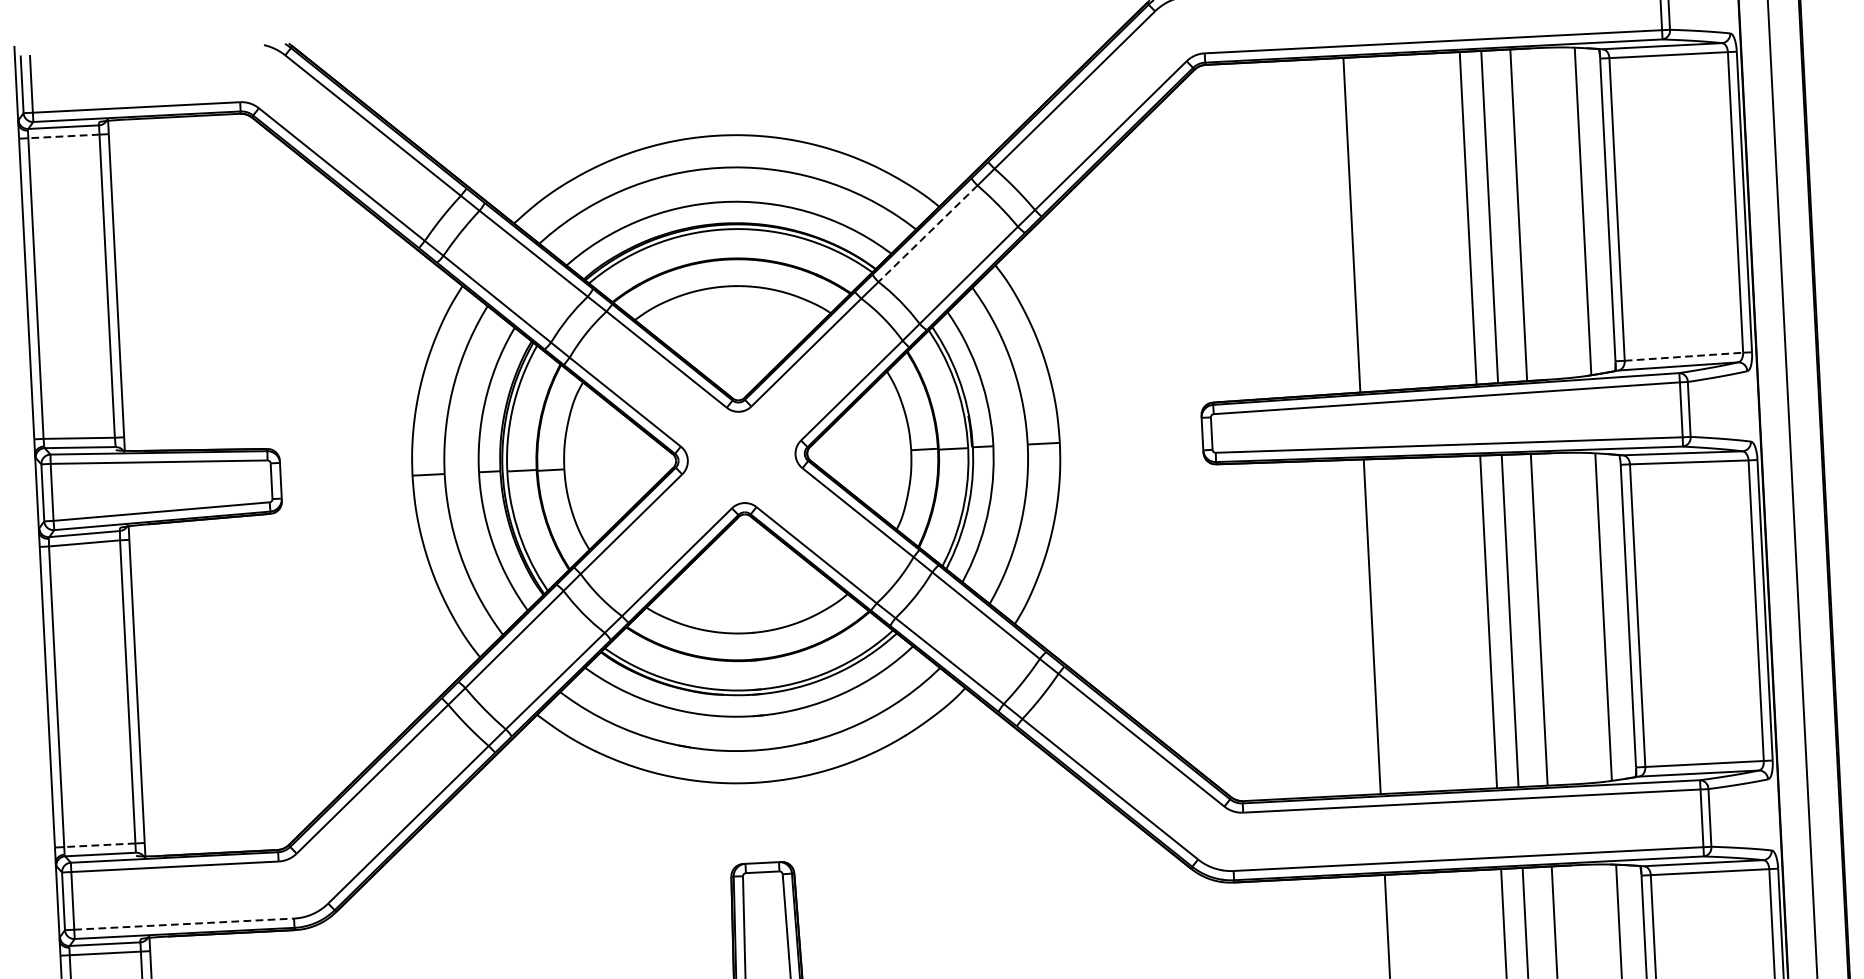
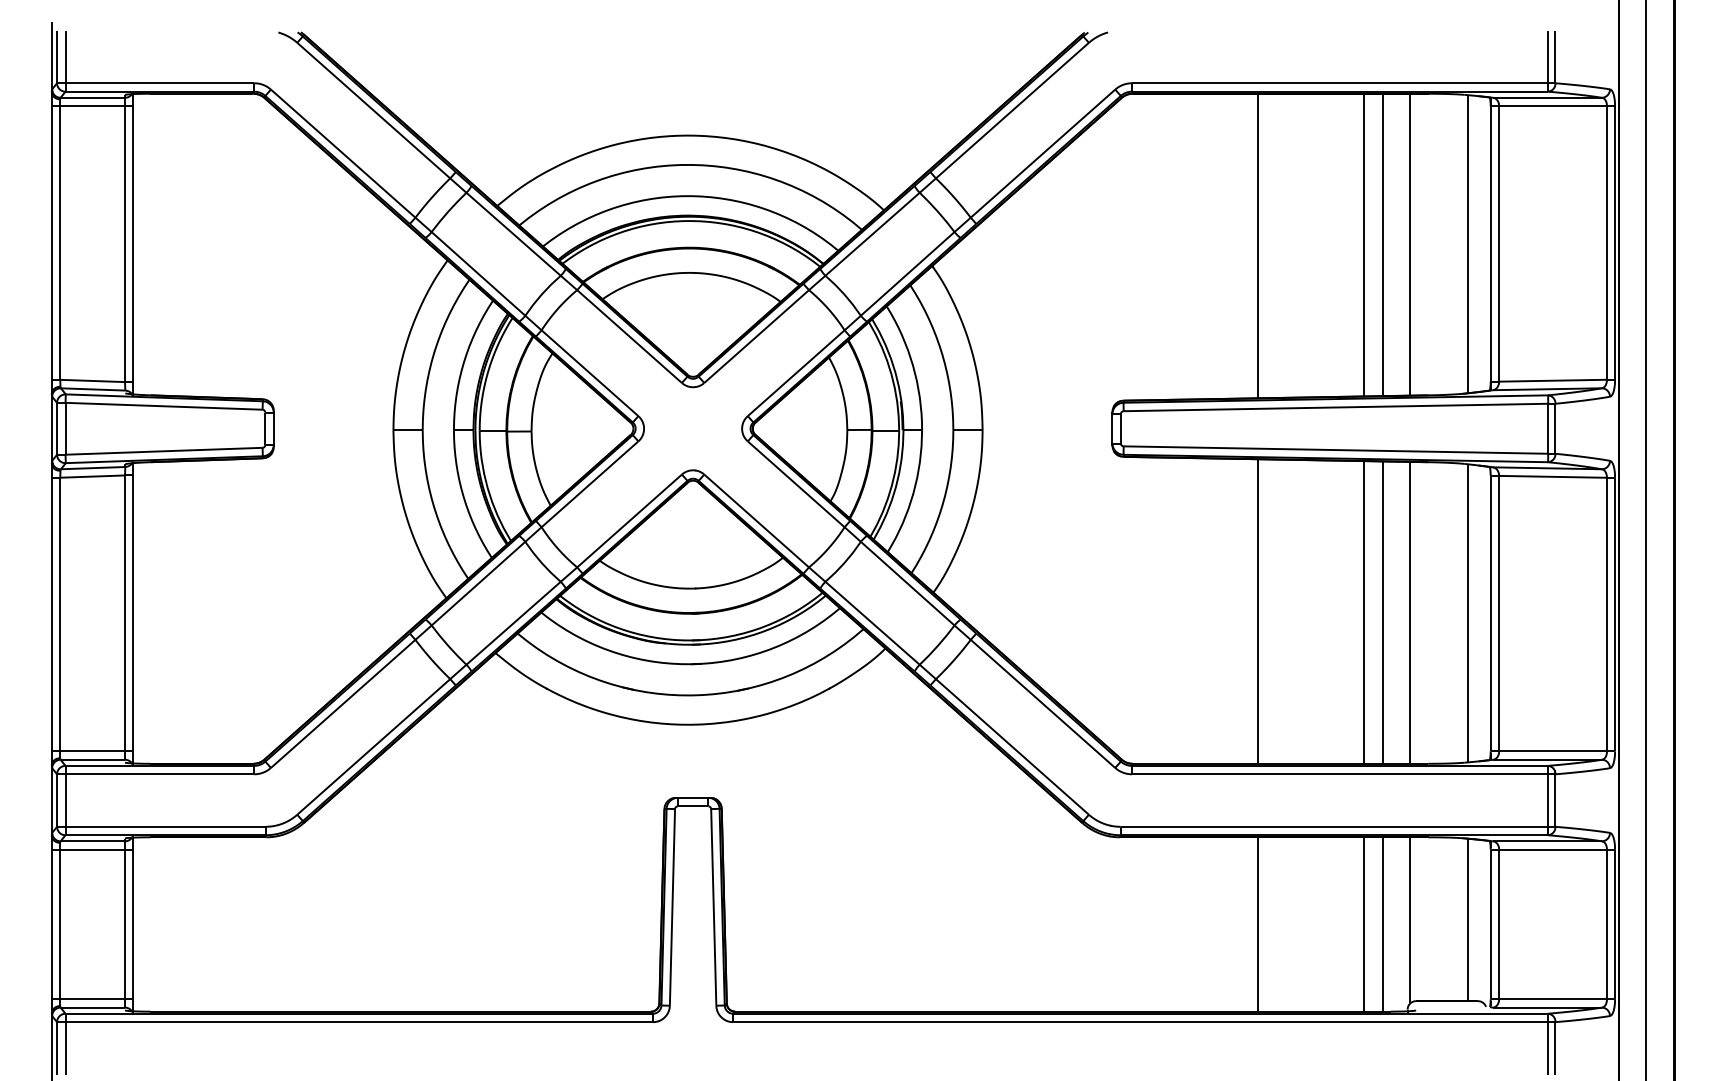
line: (63, 136) -> (92, 106), dashed -> solid
line: (926, 234) -> (871, 234), dashed -> solid
line: (1684, 356) -> (1553, 380), dashed -> solid
line: (99, 845) -> (92, 751), dashed -> solid
line: (185, 923) -> (166, 826), dashed -> solid

